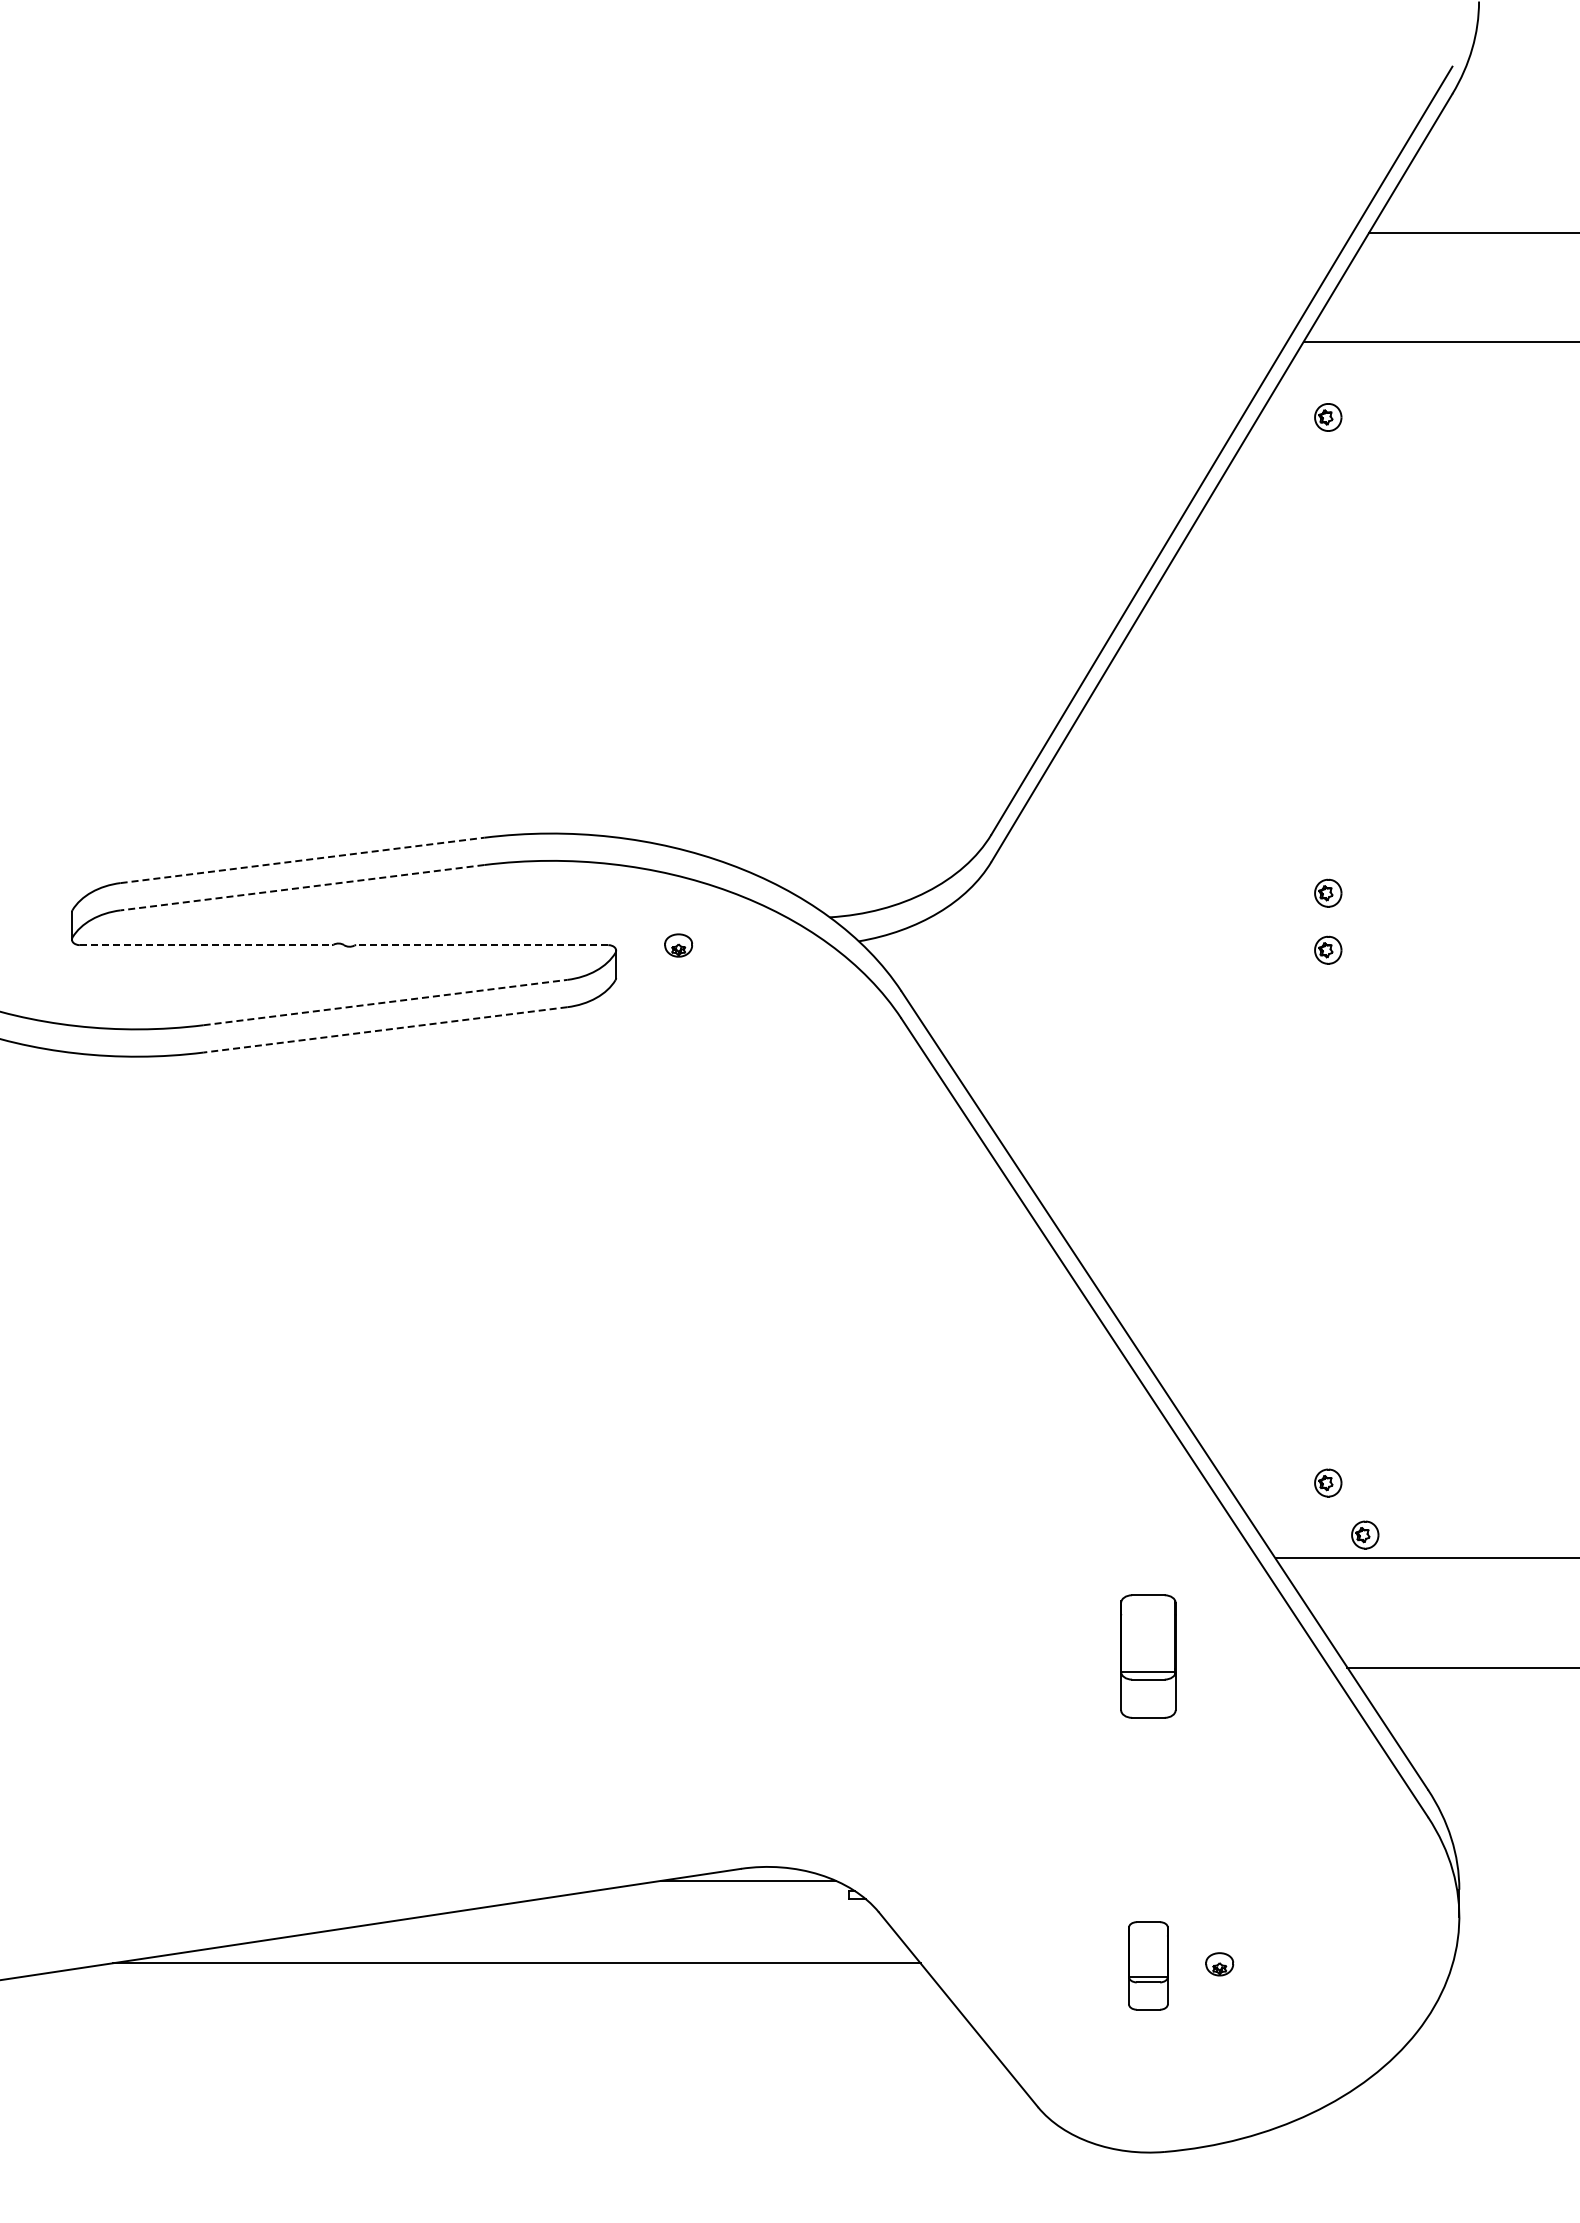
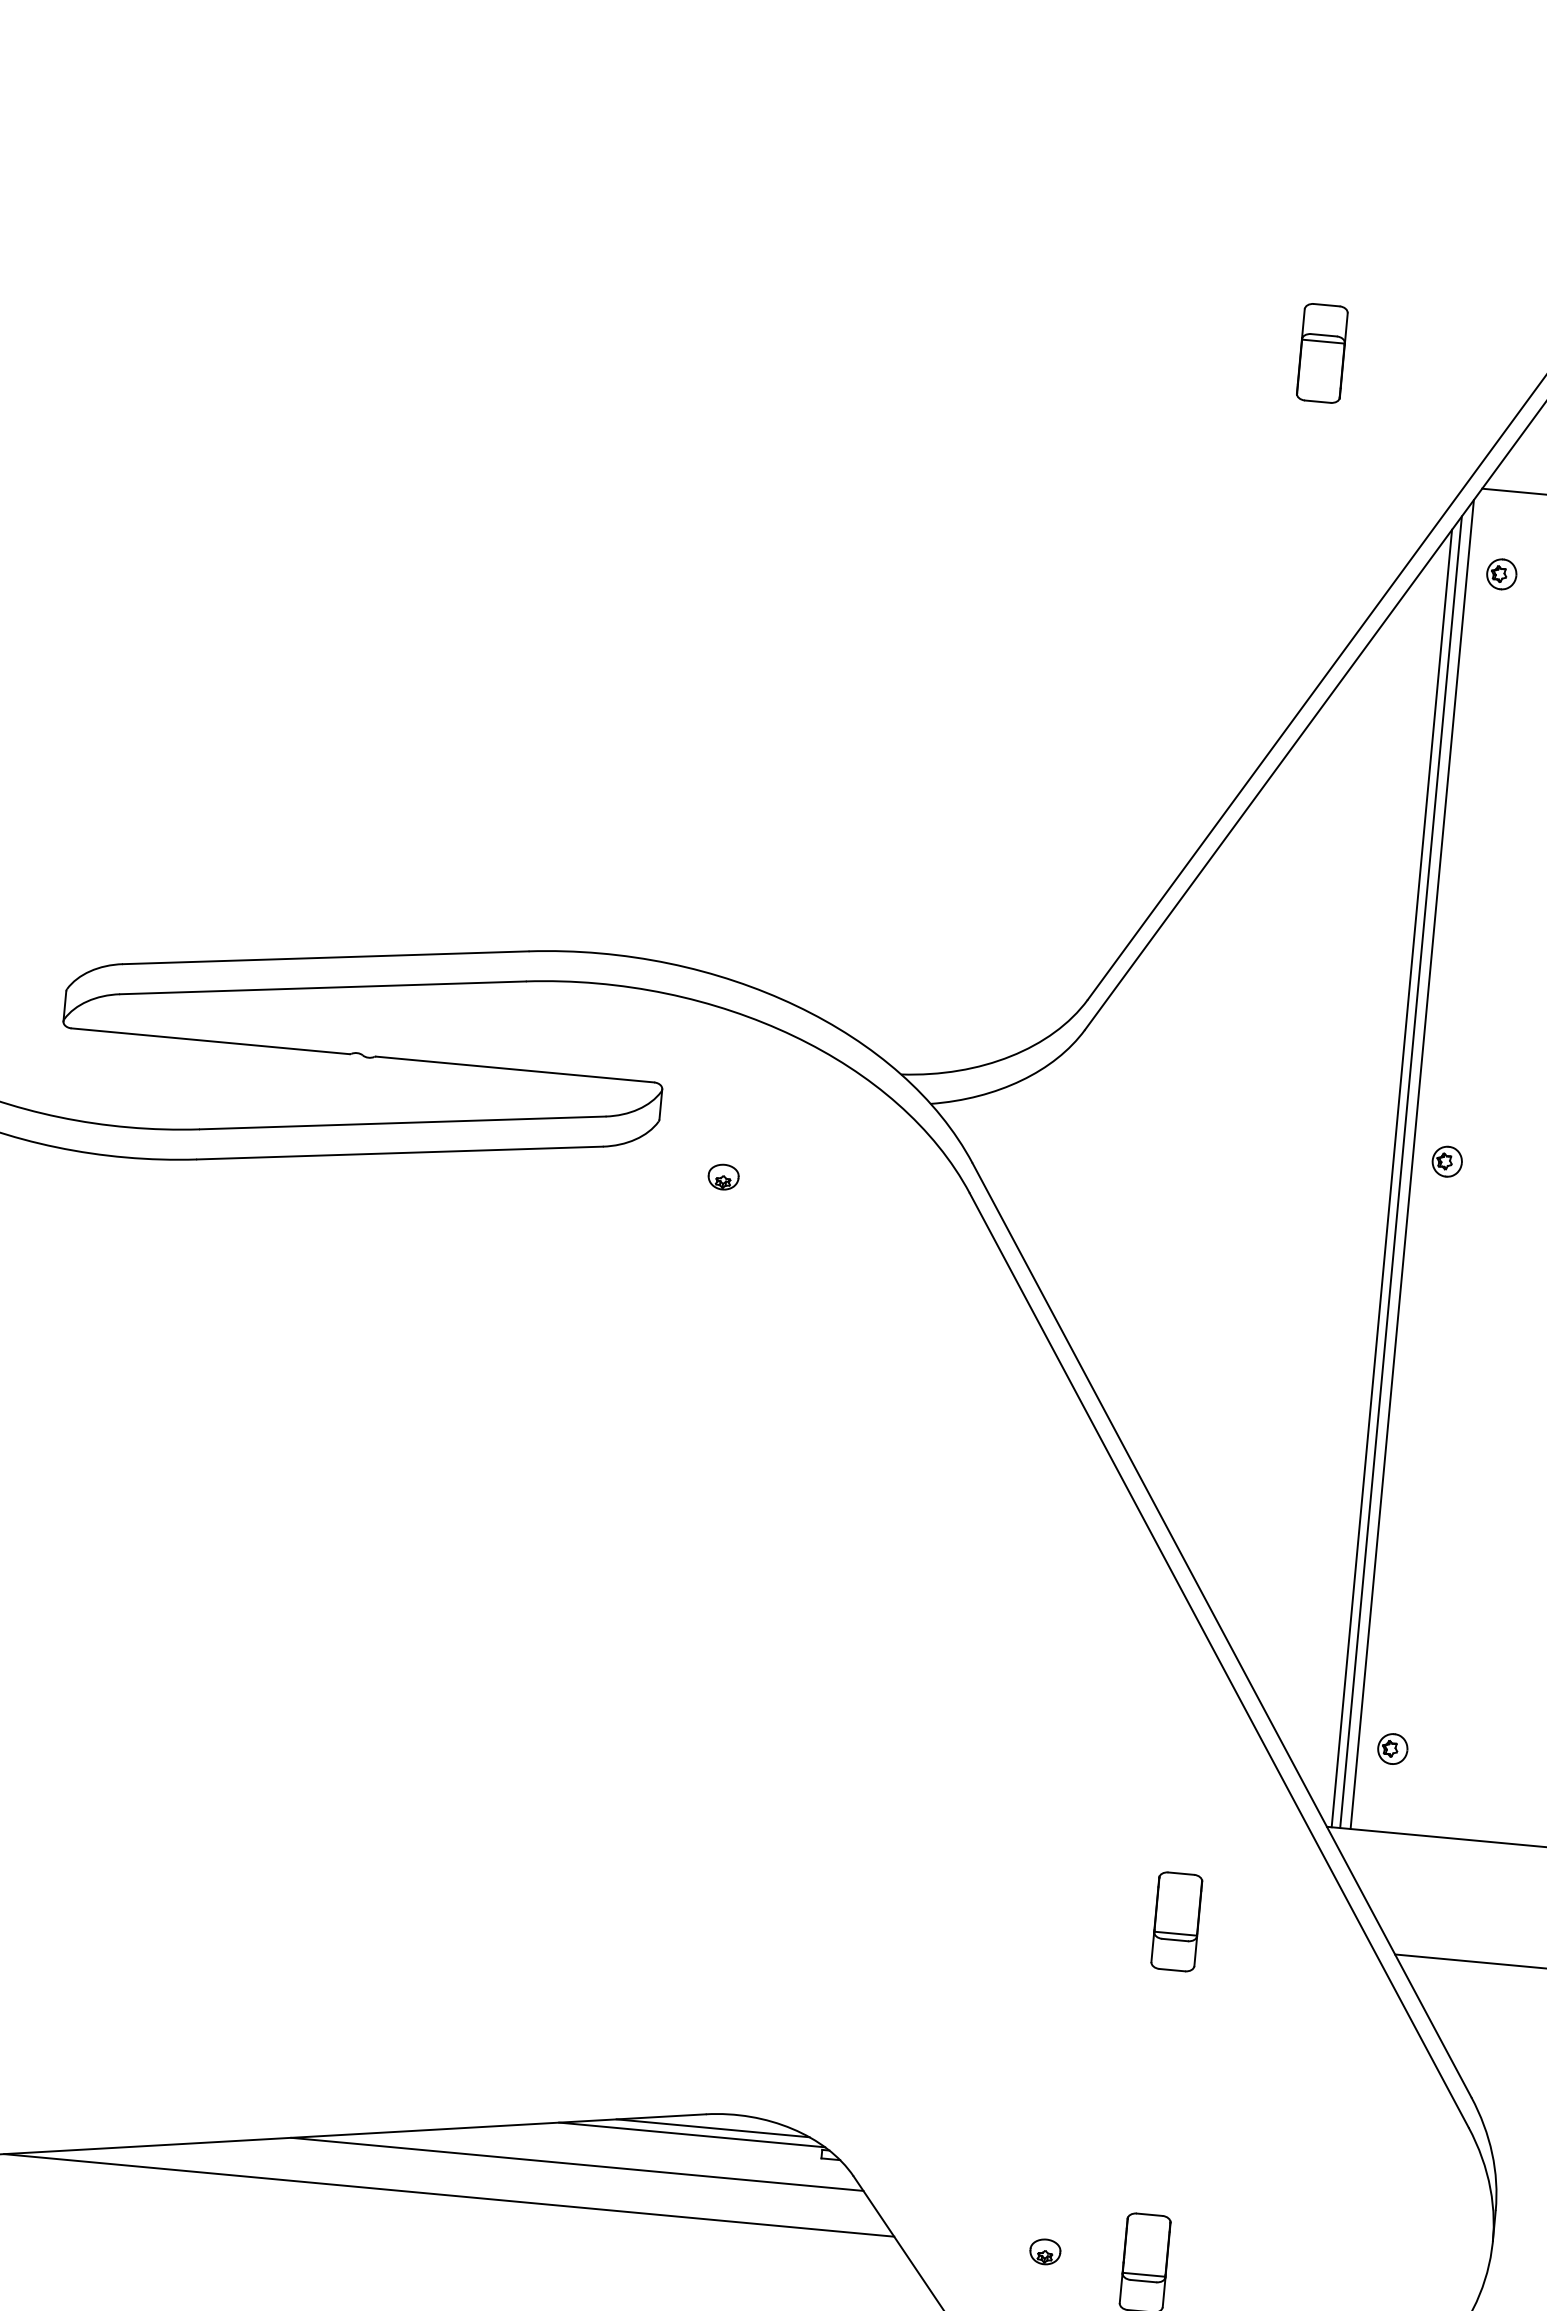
part: (1148, 233) -> (1322, 353), added
line: (303, 860) -> (326, 957), dashed -> solid
line: (302, 887) -> (322, 987), dashed -> solid
part: (1328, 892) -> (1453, 1098), removed
line: (206, 945) -> (211, 1041), dashed -> solid
line: (481, 945) -> (514, 1069), dashed -> solid
part: (678, 945) -> (723, 1177), moved
line: (1296, 955) -> (1411, 1164), added
line: (1287, 963) -> (1400, 1172), added
line: (1279, 969) -> (1391, 1177), added
line: (386, 1002) -> (403, 1122), dashed -> solid
line: (385, 1029) -> (399, 1152), dashed -> solid
part: (1365, 1534) -> (1428, 1809), removed
part: (1148, 1656) -> (1176, 1921), size x0.71
line: (729, 1888) -> (691, 2134), added
line: (629, 1924) -> (577, 2164), added
part: (1219, 1964) -> (1045, 2252), moved

